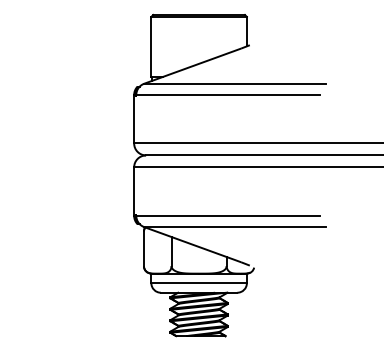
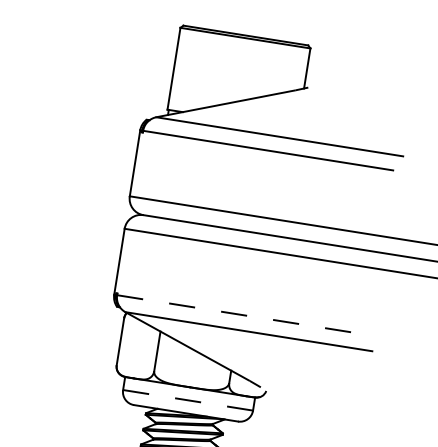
line: (228, 215) -> (242, 314), solid -> dashed
line: (199, 283) -> (188, 400), solid -> dashed

